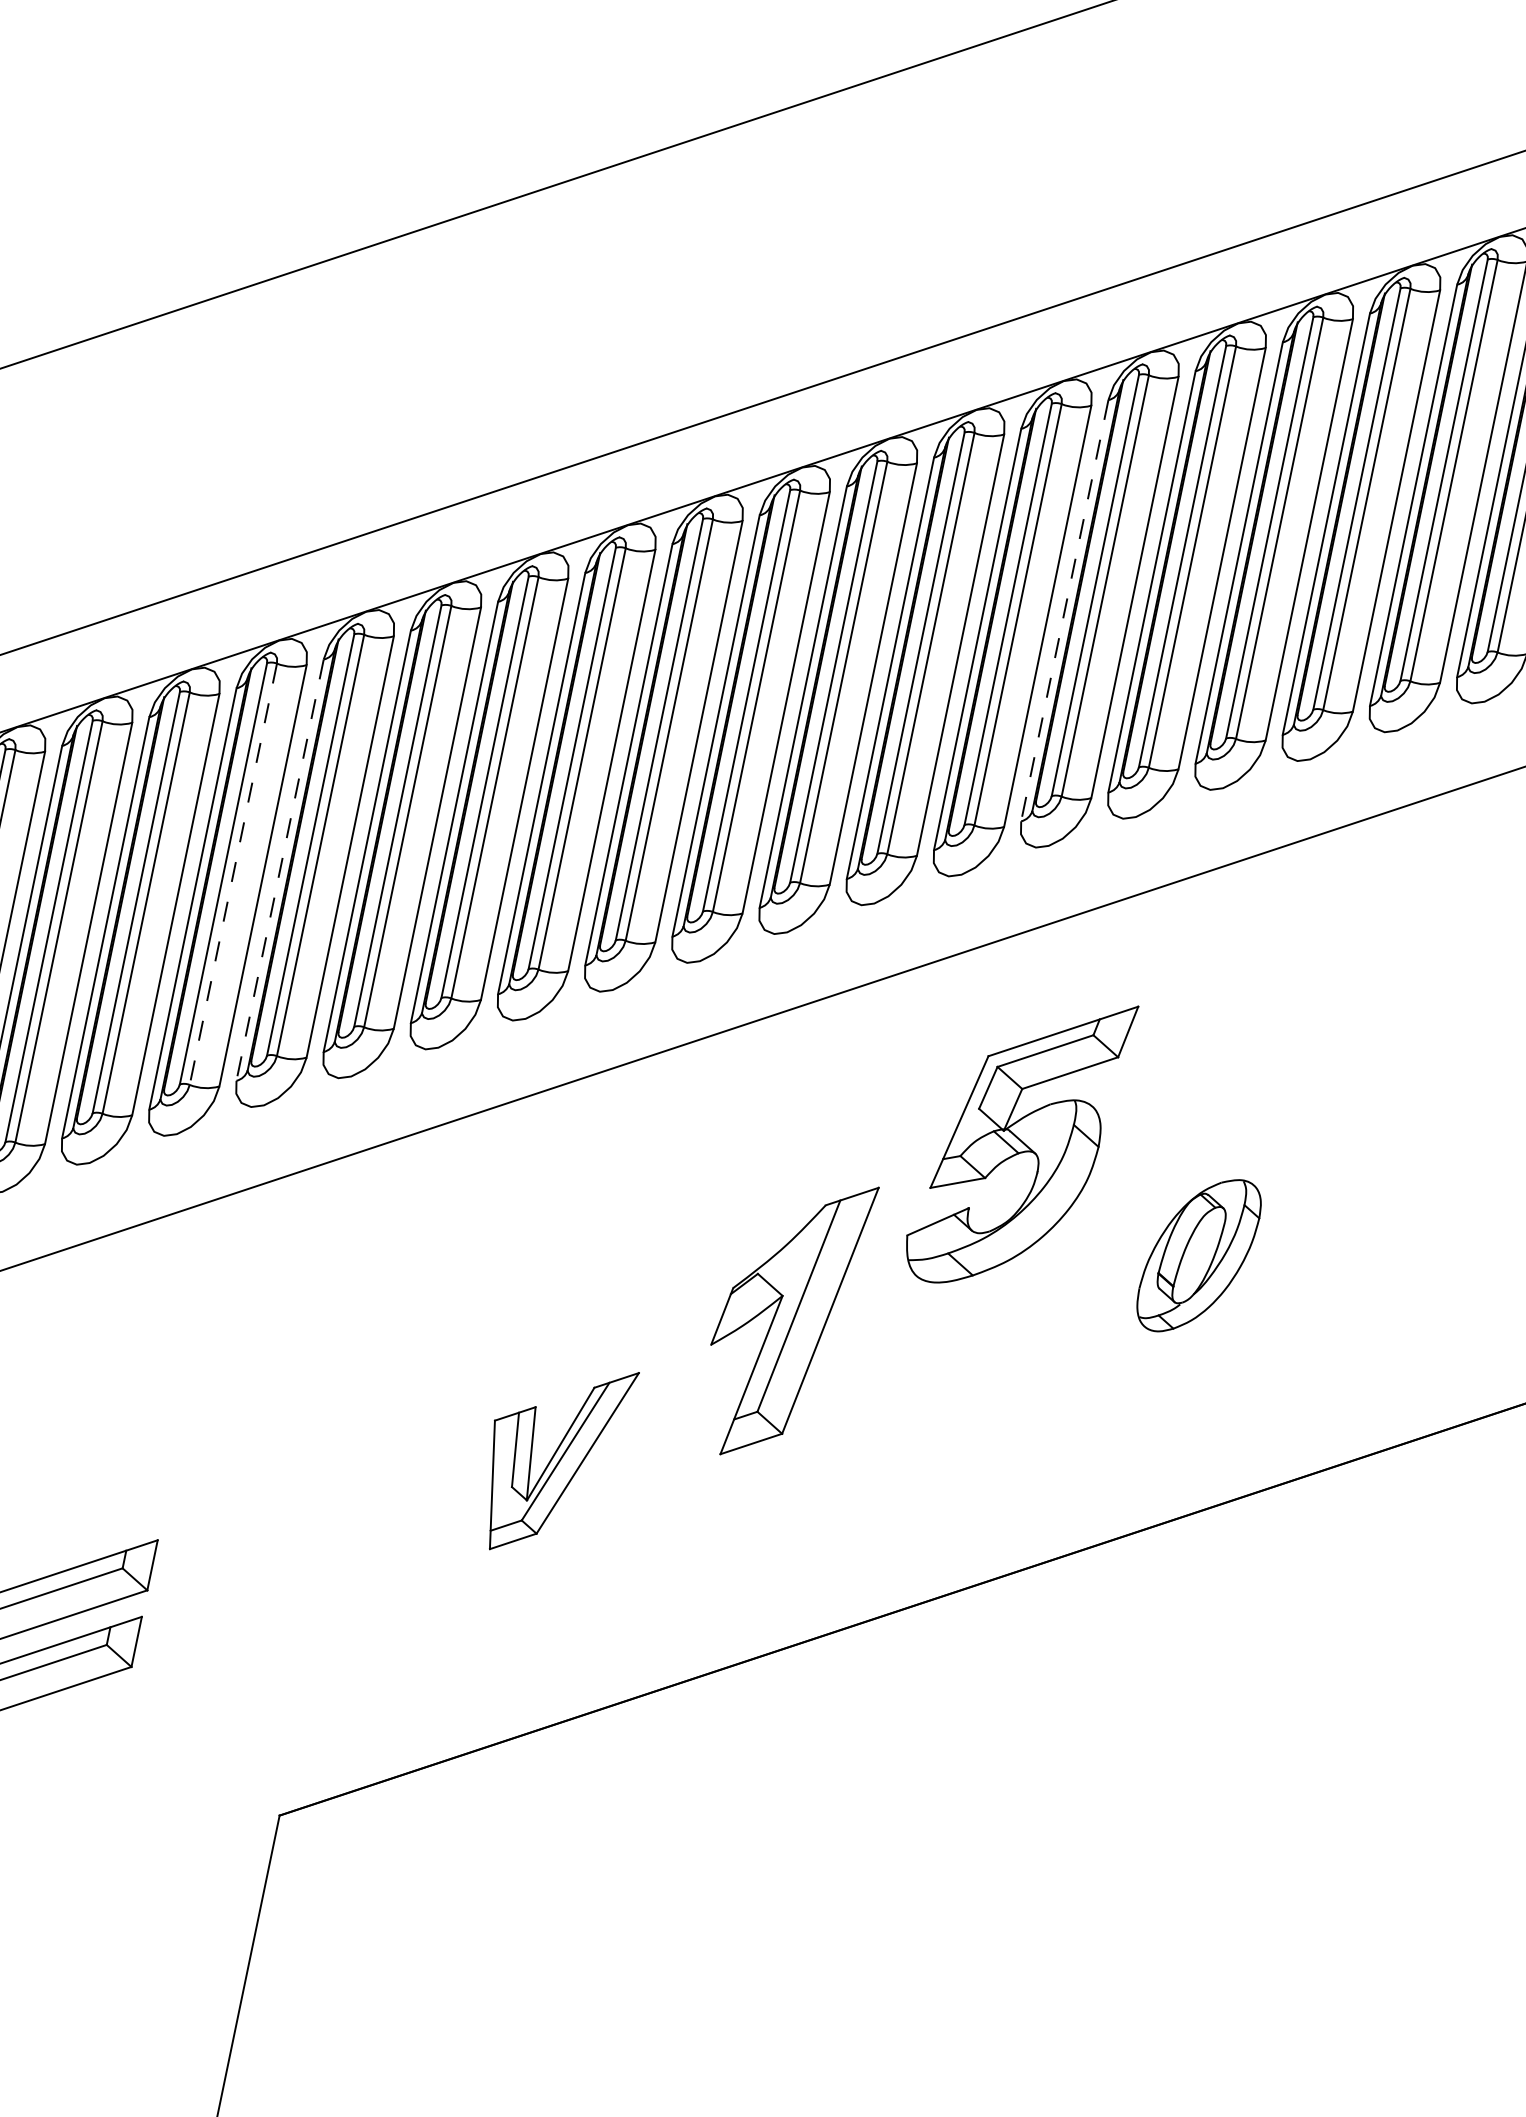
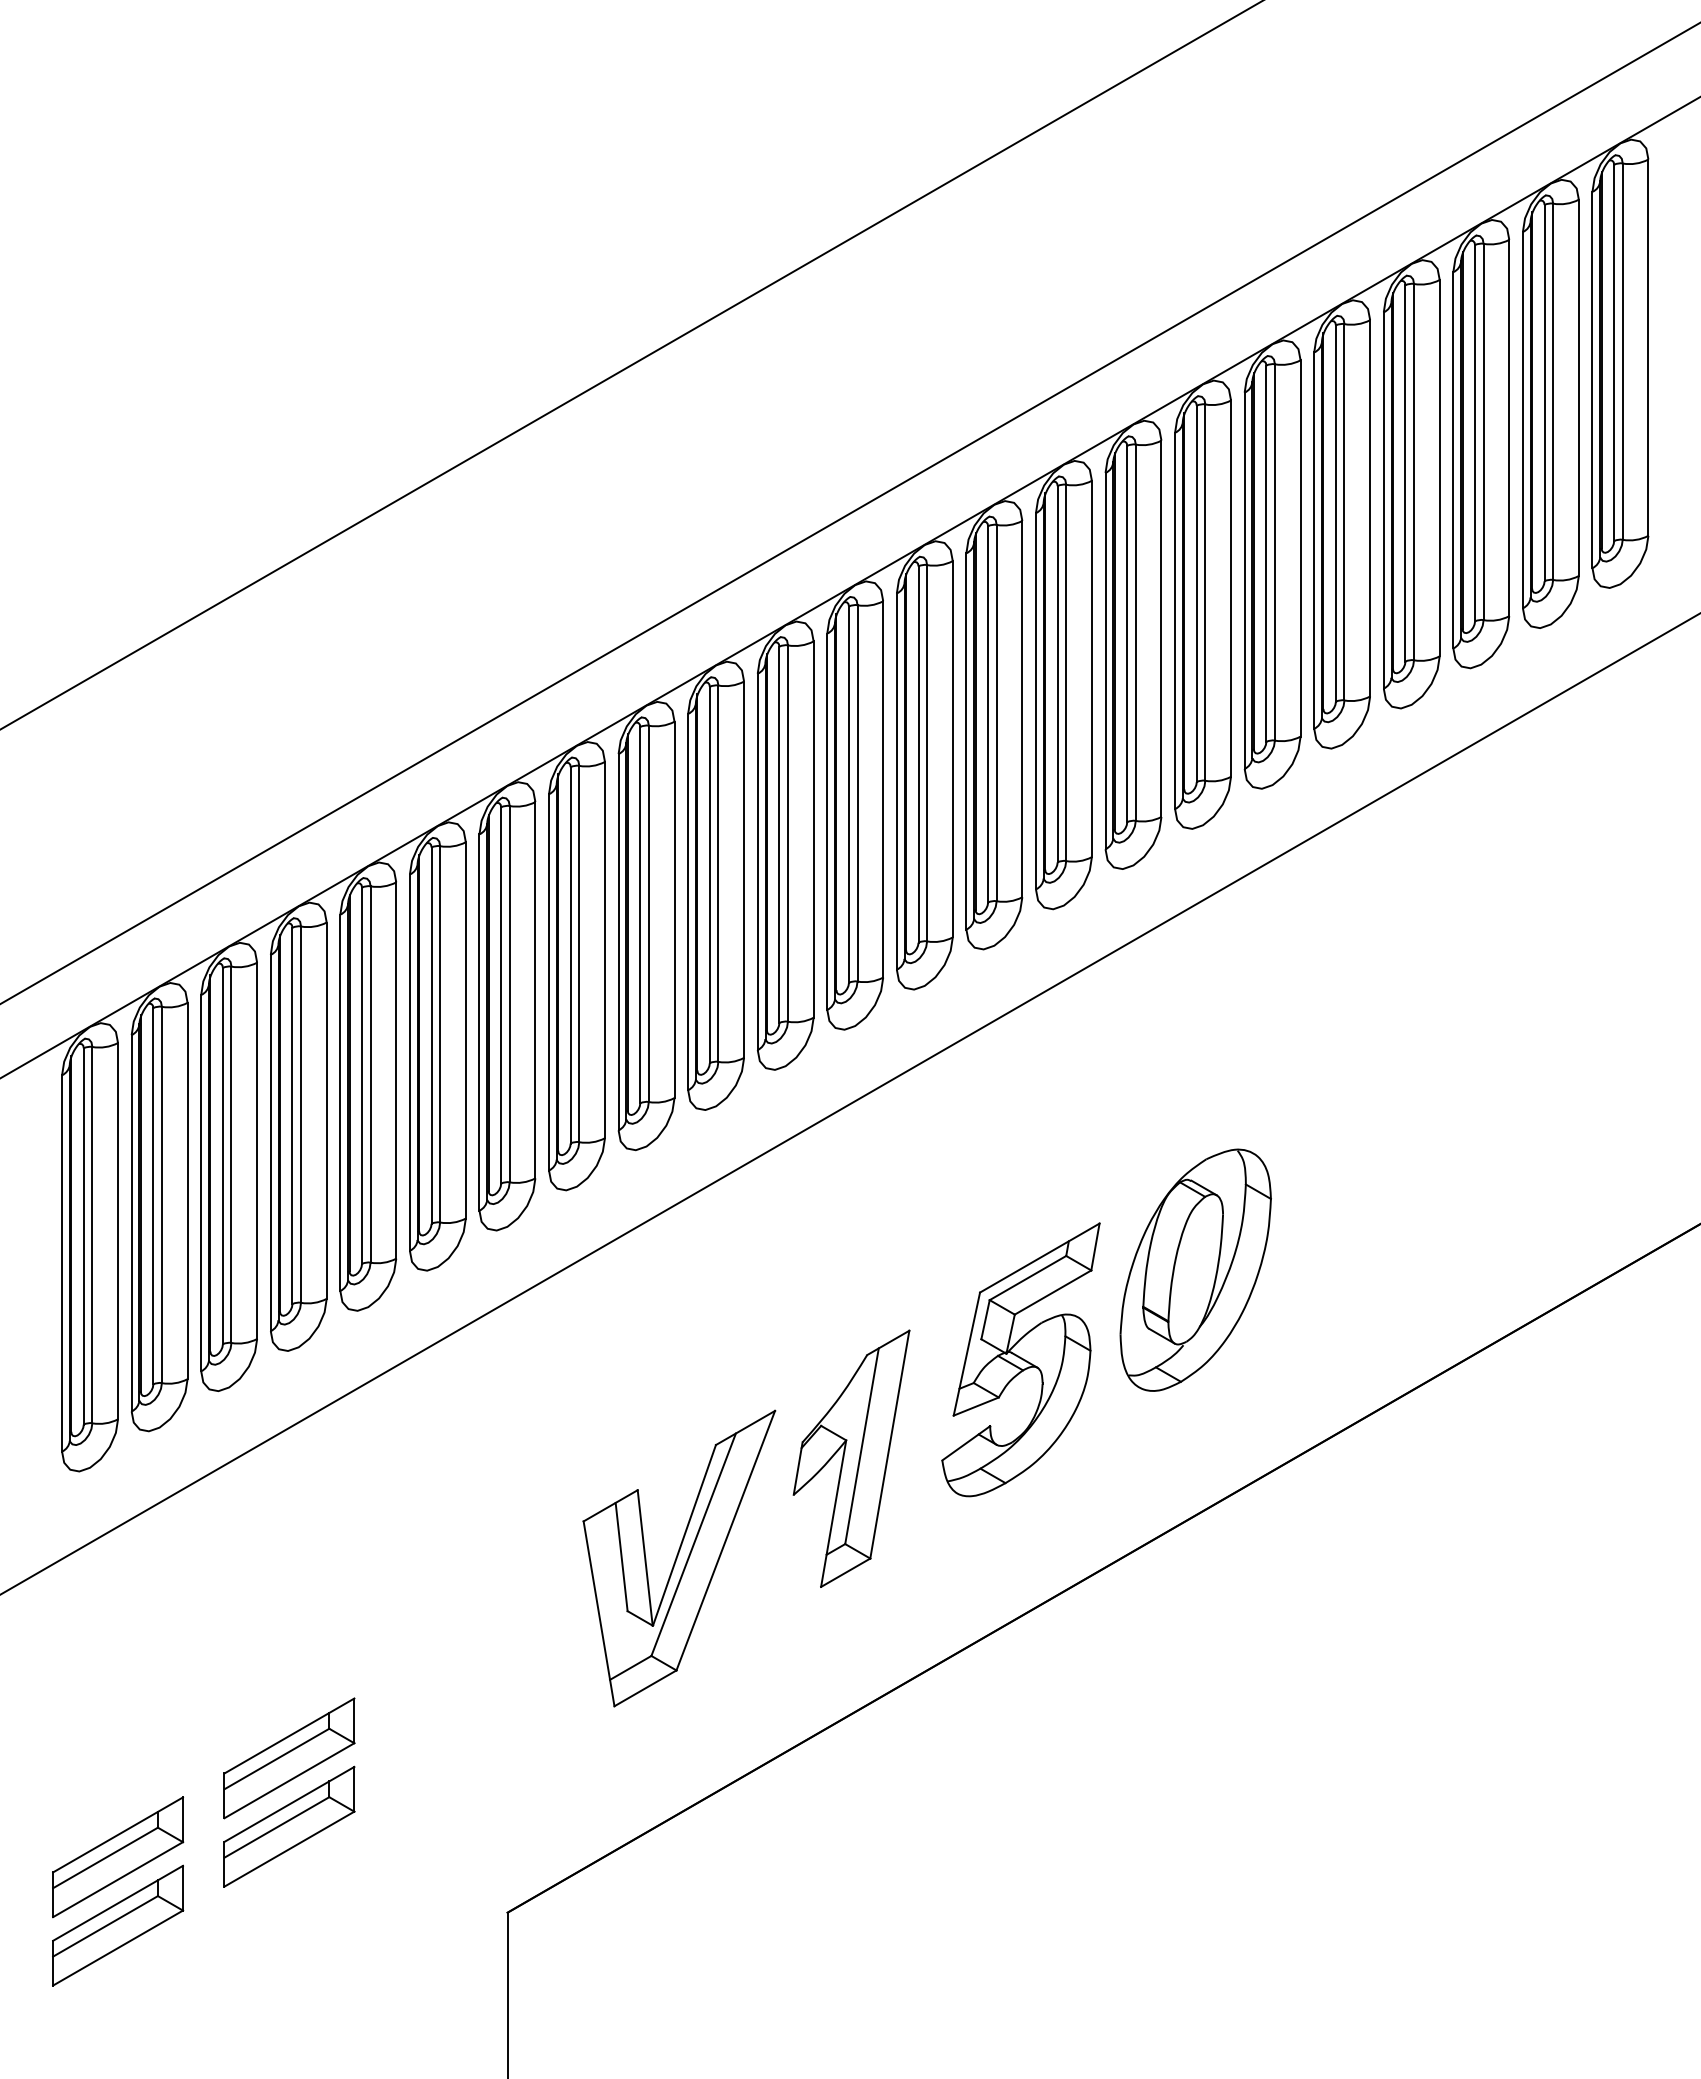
line: (1064, 610) -> (966, 741), dashed -> solid
line: (280, 870) -> (340, 1103), dashed -> solid
line: (233, 875) -> (301, 1115), dashed -> solid
part: (1018, 1140) -> (1020, 1359), moved
part: (1198, 1255) -> (1195, 1269), size x1.67
part: (784, 1317) -> (851, 1458), moved
part: (554, 1458) -> (679, 1558), size x1.67

